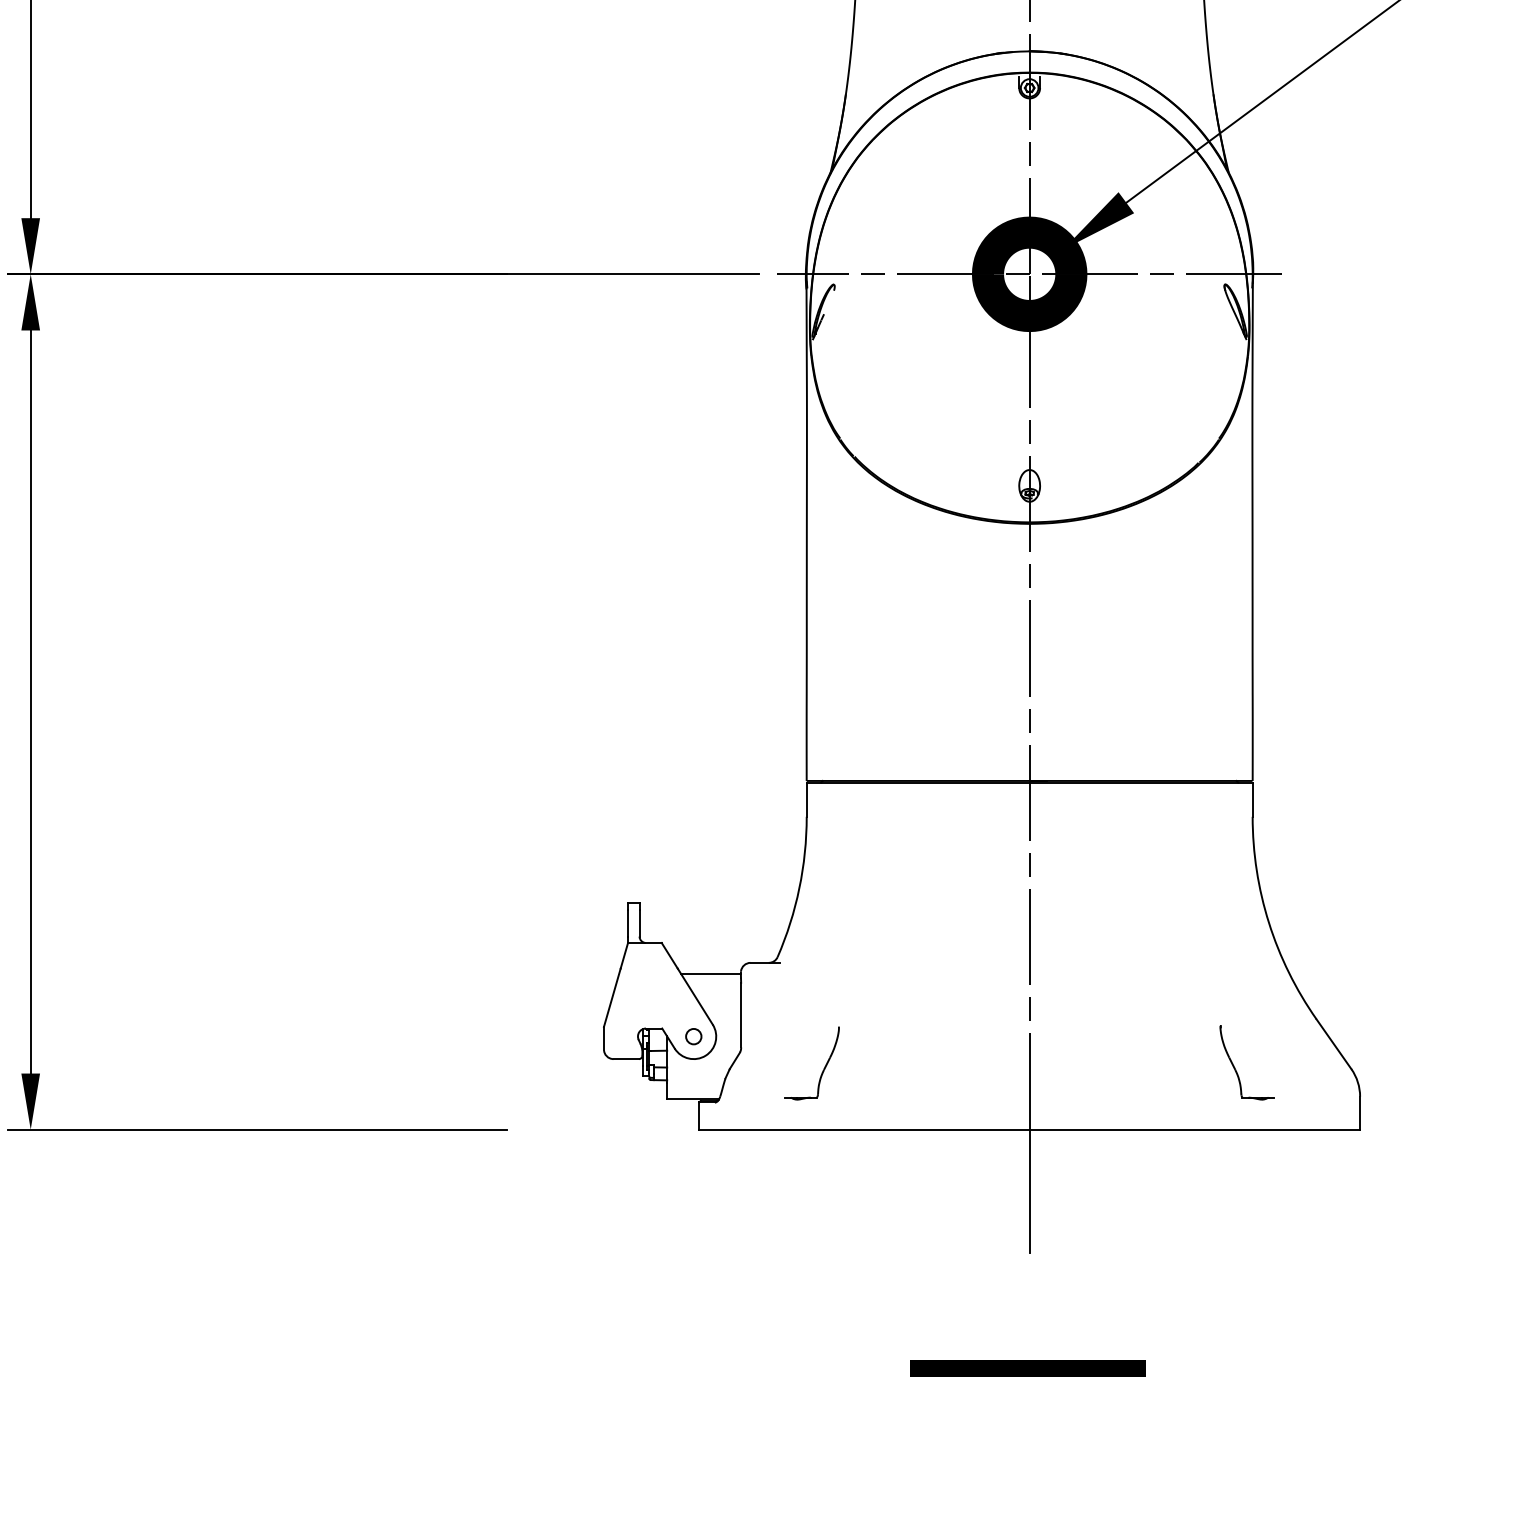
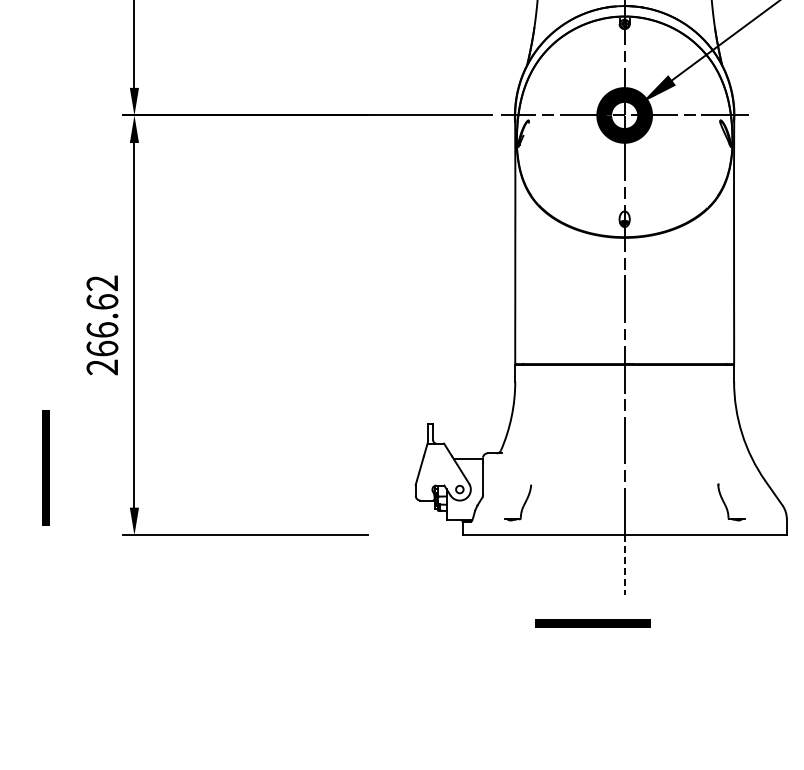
line: (1029, 1191) -> (624, 565), solid -> dashed
line: (1027, 1368) -> (592, 623), moved

